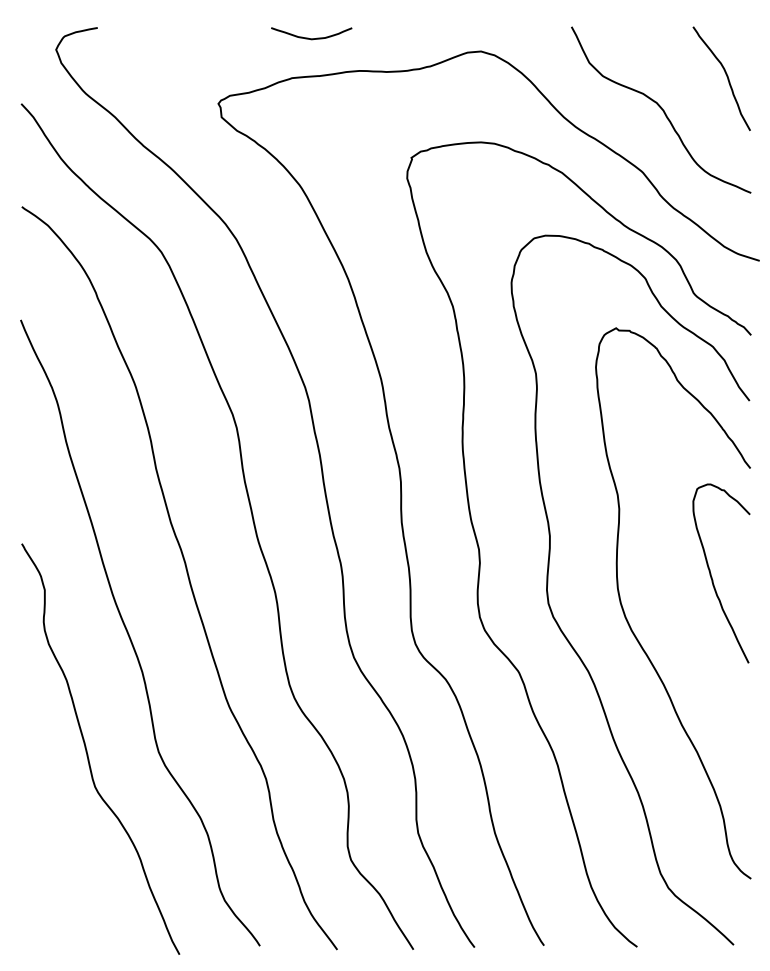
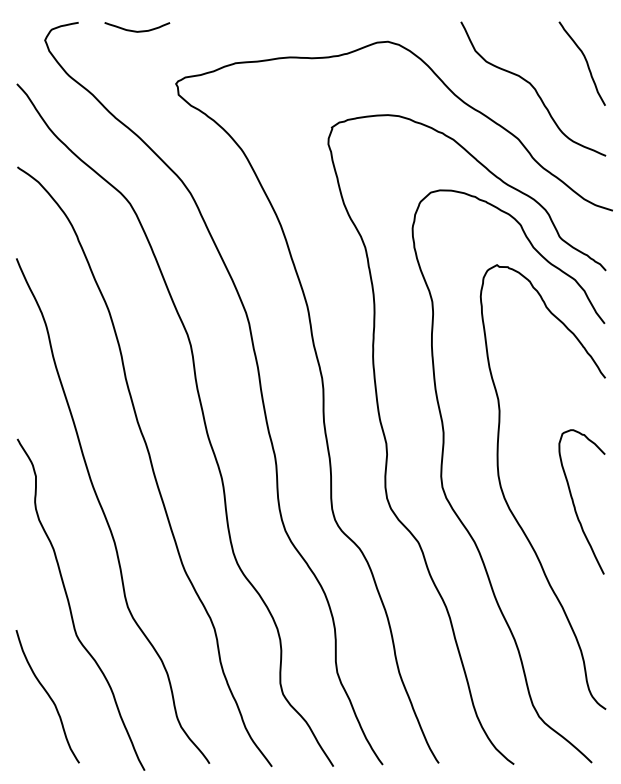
curve: (310, 37) -> (136, 30), moved
curve: (712, 575) -> (574, 503), moved
curve: (59, 861) -> (47, 695), added

